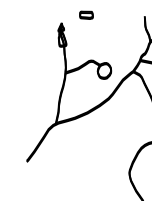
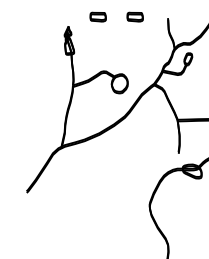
part: (116, 14) -> (134, 16), added

